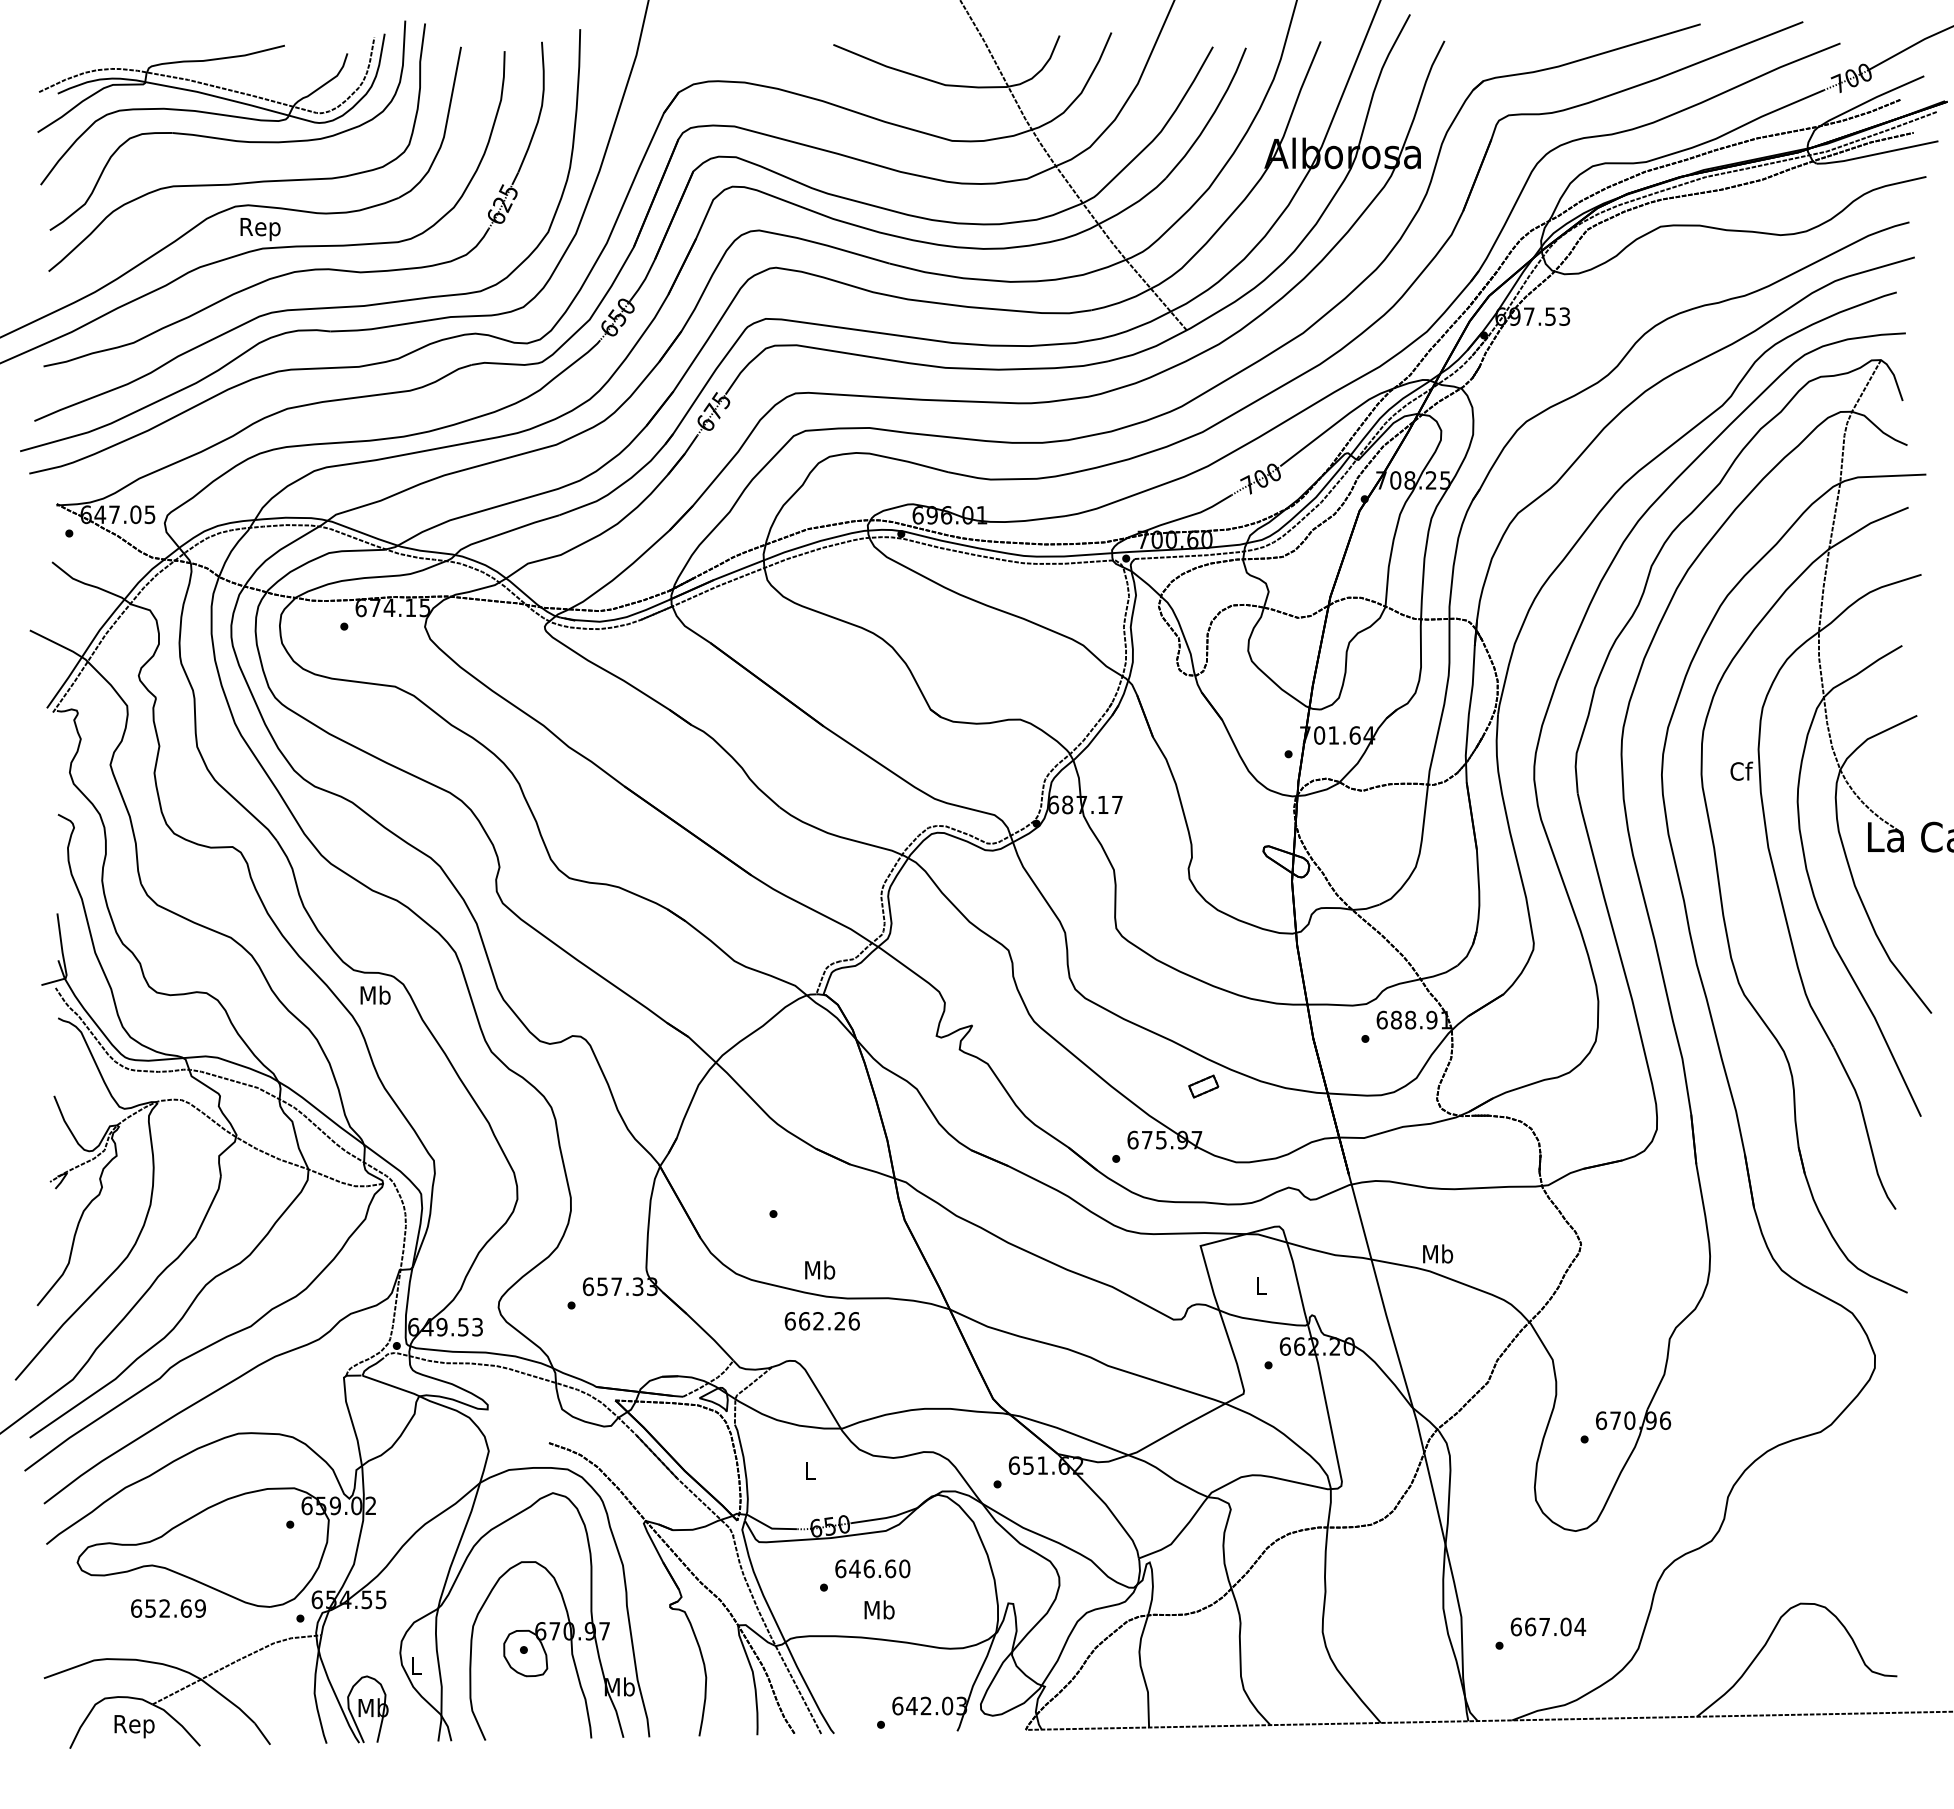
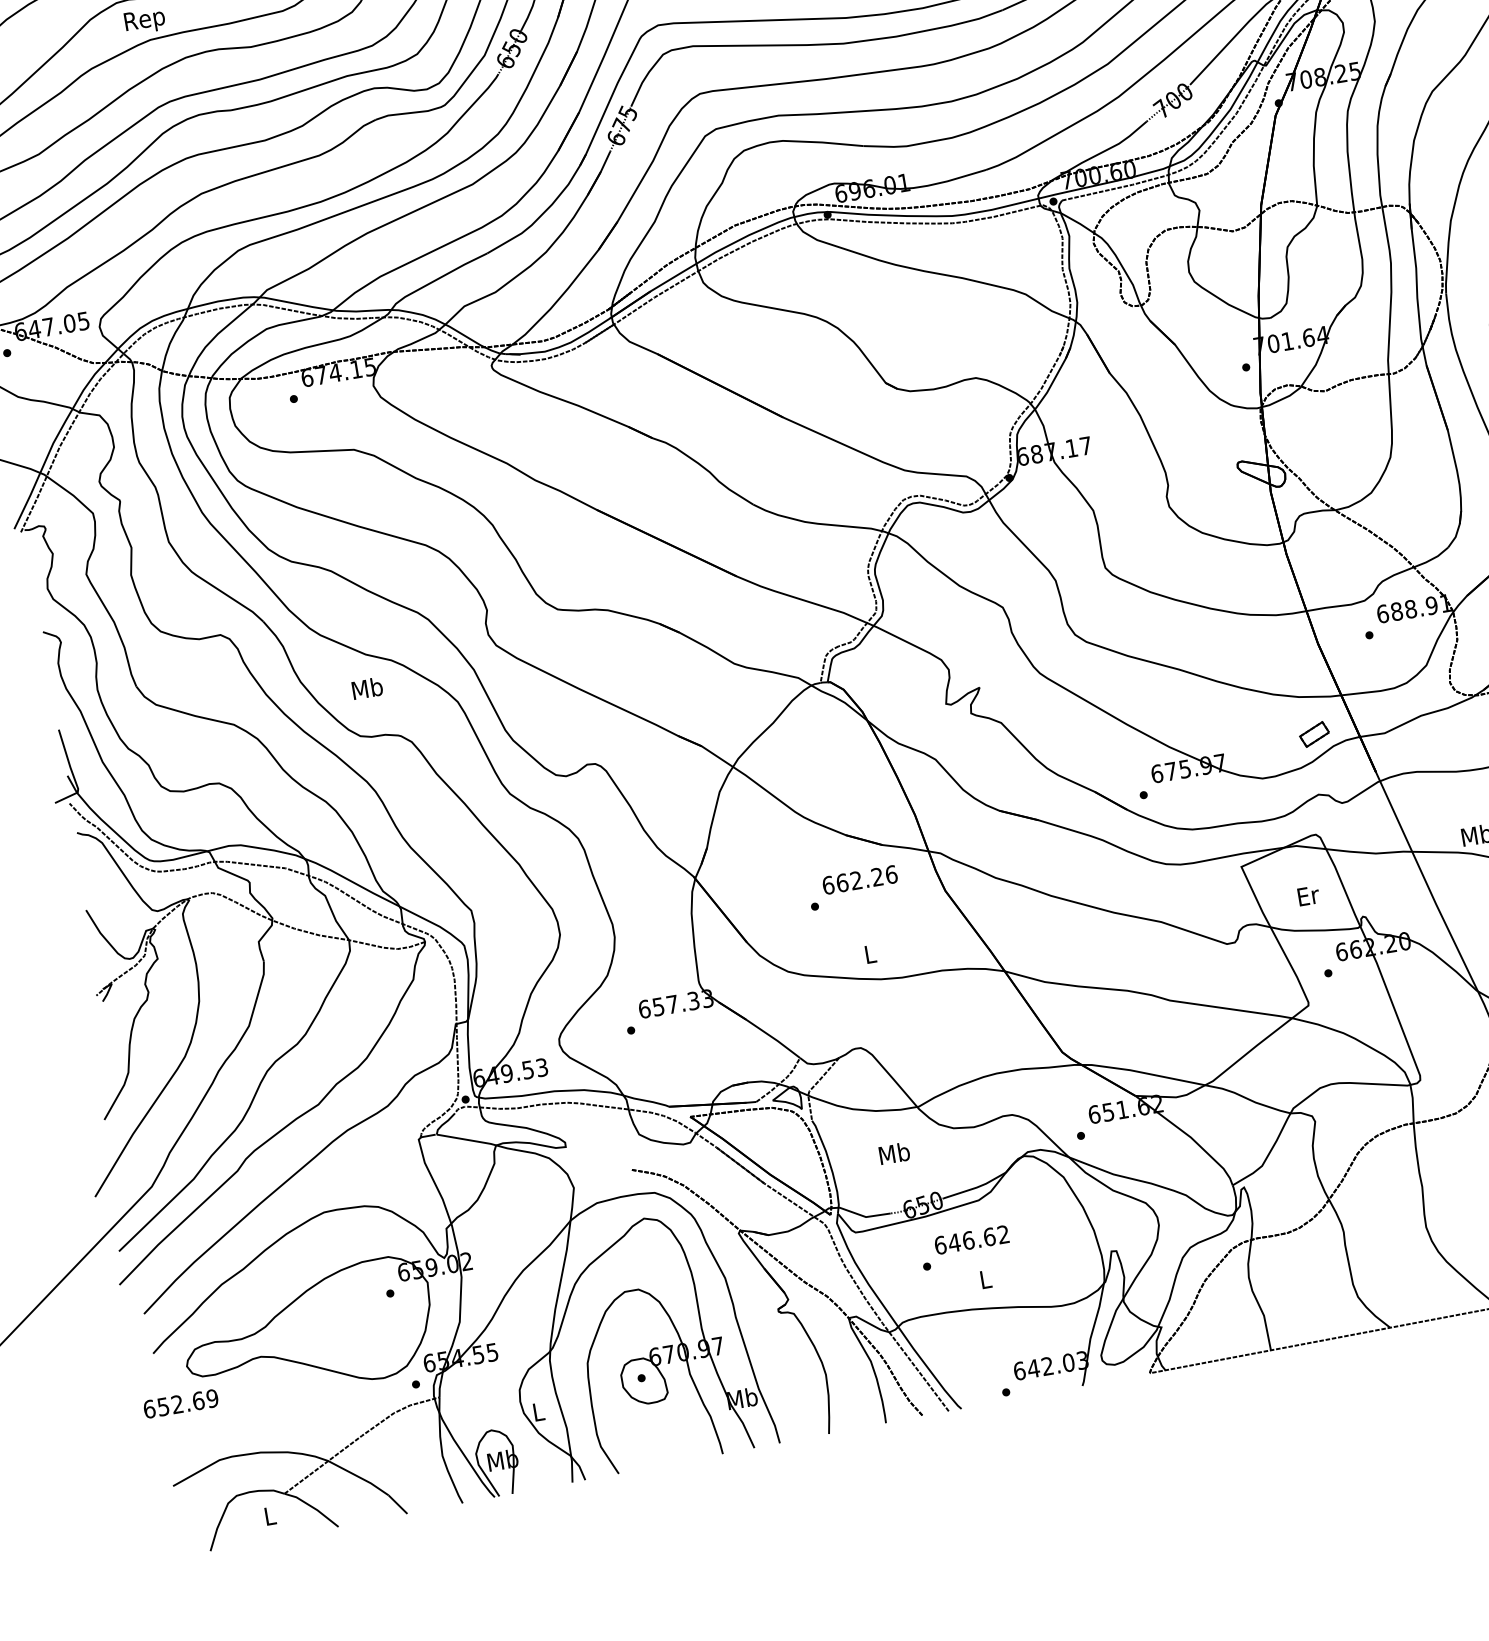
text: (375, 994) -> (367, 687), moved
part: (1203, 1086) -> (1314, 734), moved
text: (820, 1269) -> (870, 953), Mb -> L
text: (1261, 1285) -> (1308, 895), L -> Er
text: (821, 1321) -> (859, 880), moved
text: (810, 1470) -> (894, 1153), L -> Mb
text: (904, 1568) -> (1003, 1234), 646.60 -> 646.62
text: (168, 1608) -> (181, 1403), moved
text: (879, 1609) -> (985, 1278), Mb -> L
text: (134, 1726) -> (270, 1518), Rep -> L

